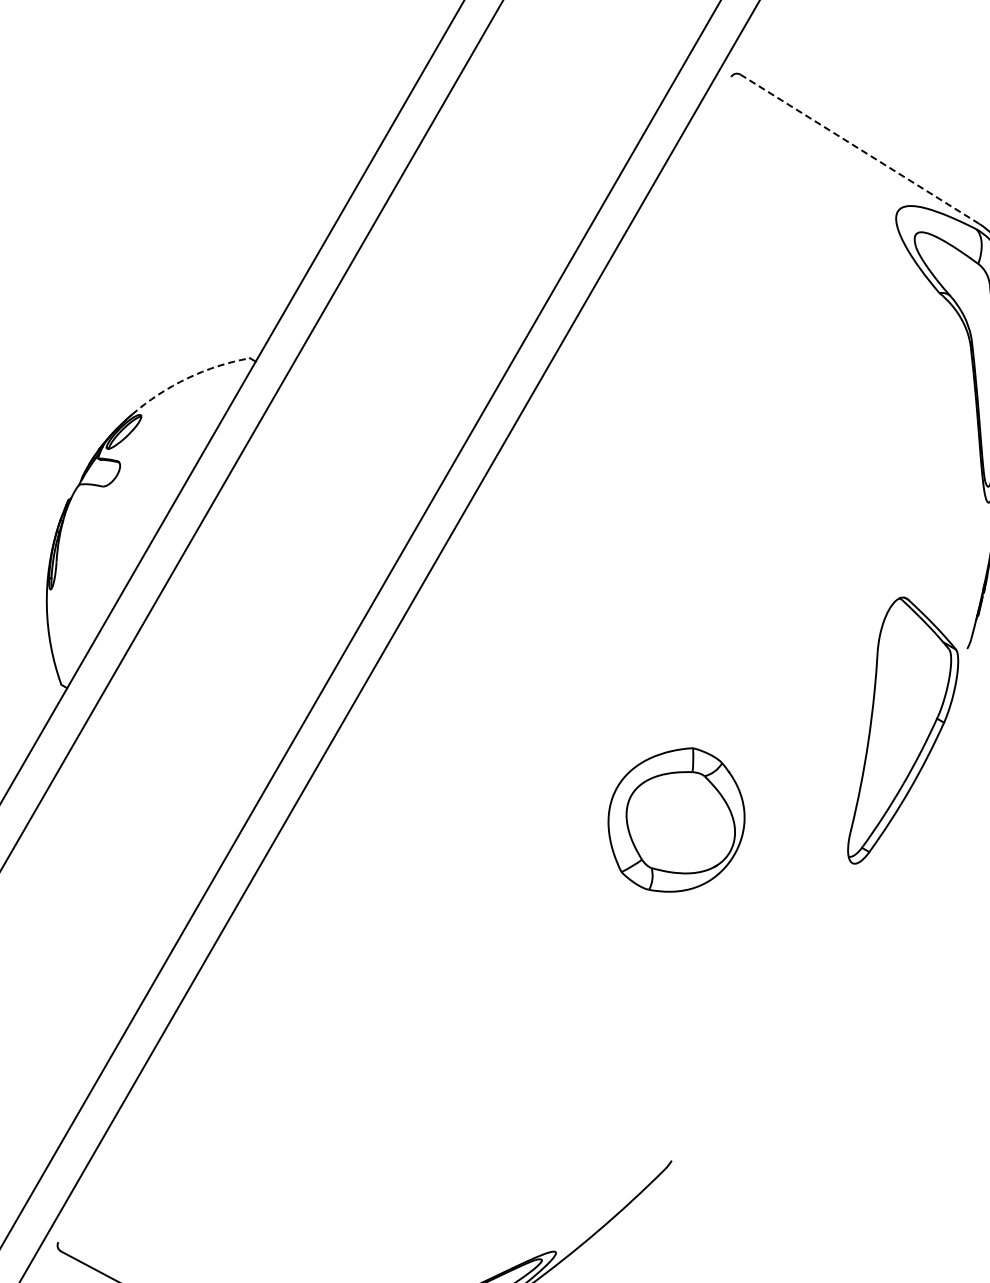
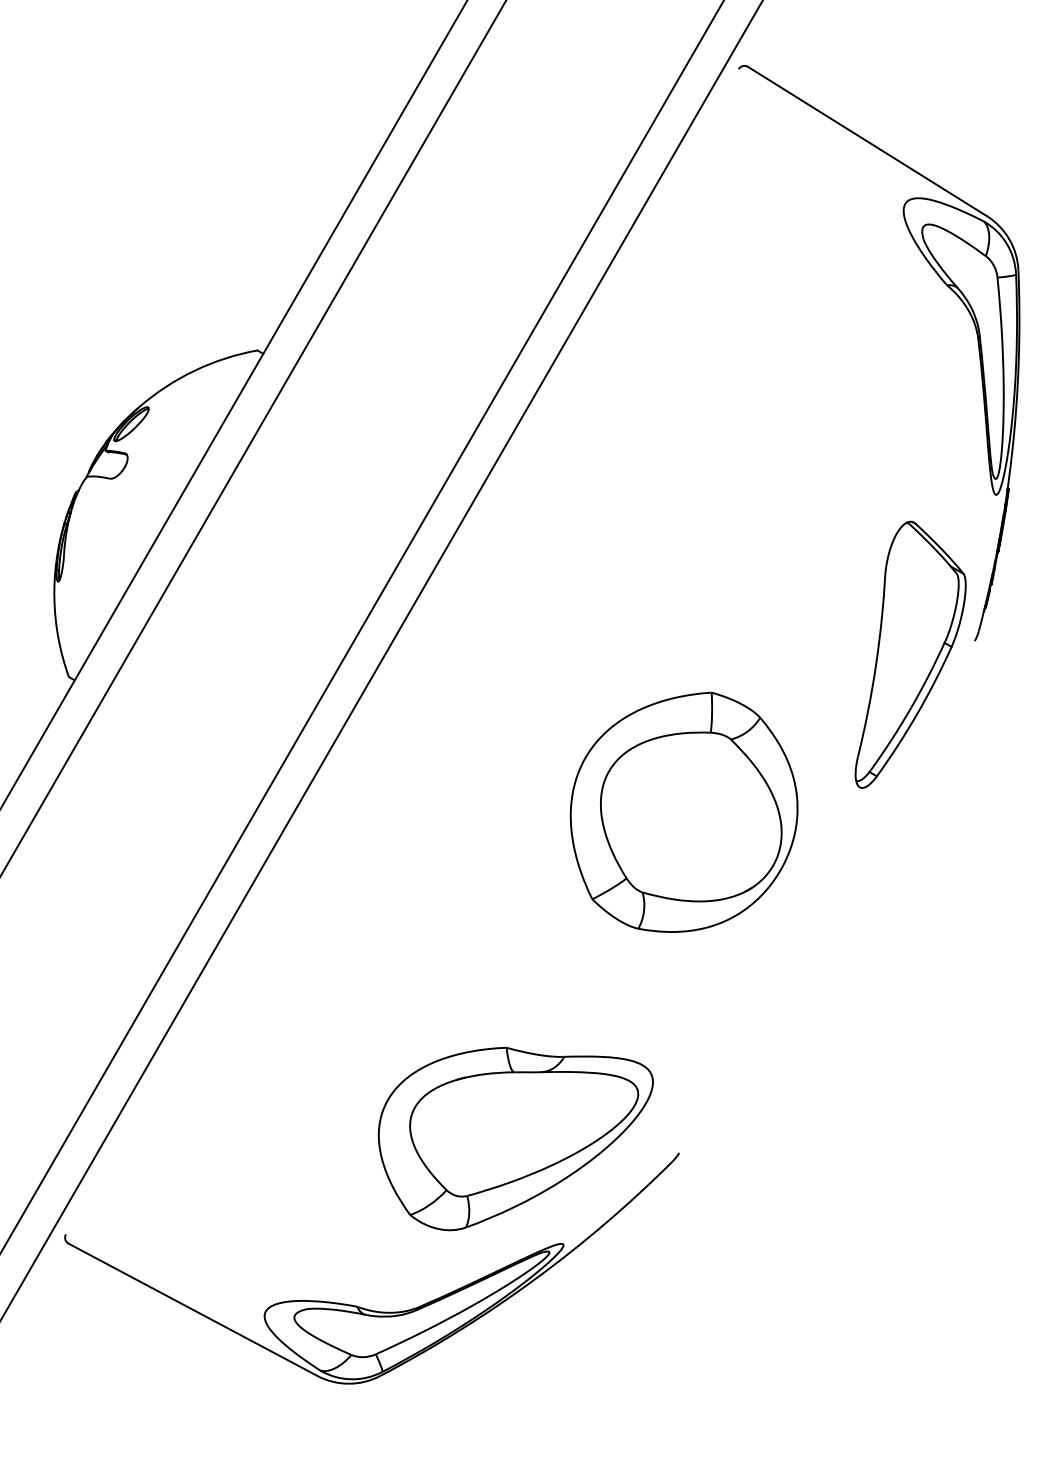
line: (859, 149) -> (867, 141), dashed -> solid
arc: (186, 378) -> (194, 370), dashed -> solid
part: (902, 730) -> (910, 654), moved
part: (675, 819) -> (683, 811), size x1.67
part: (507, 1146) -> (515, 1138), added

